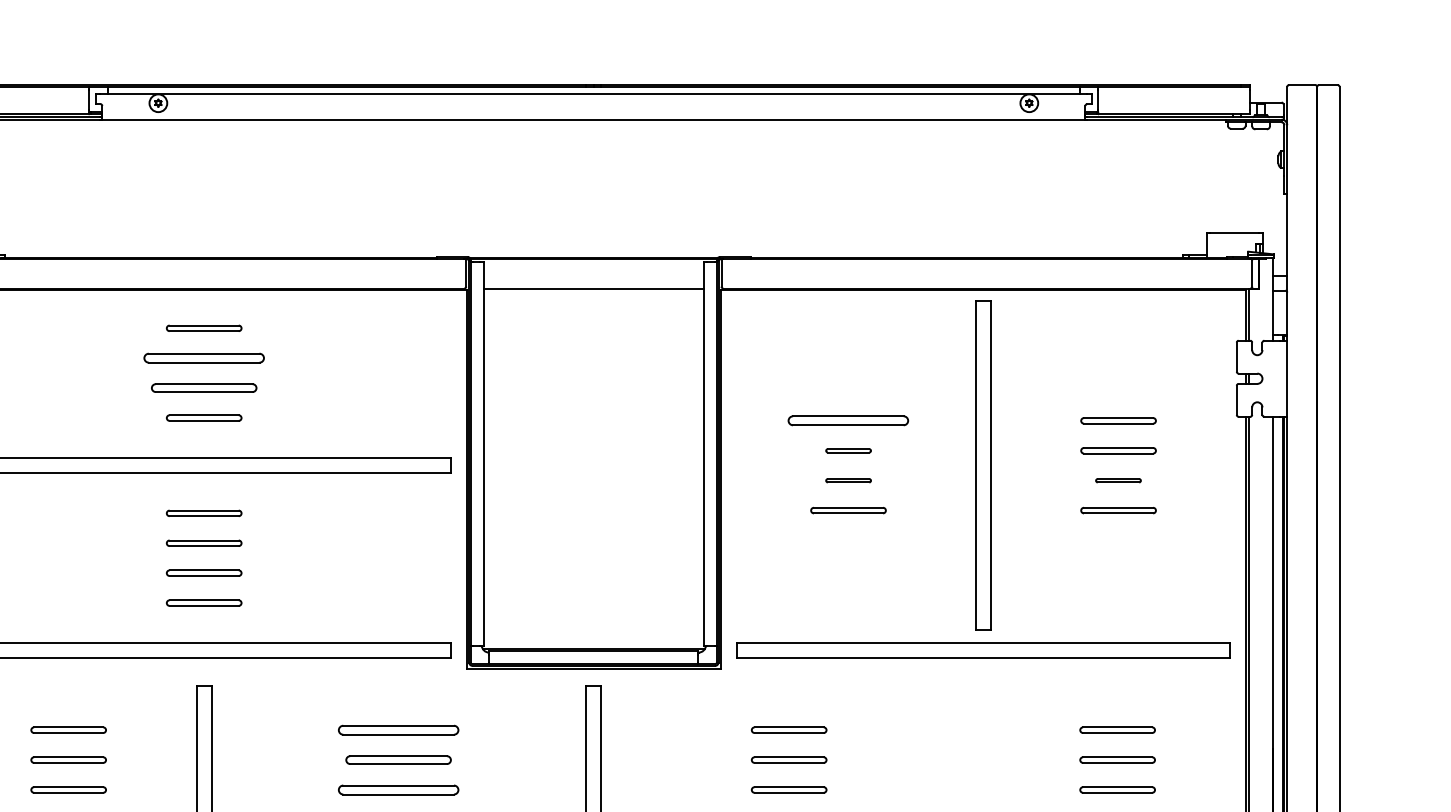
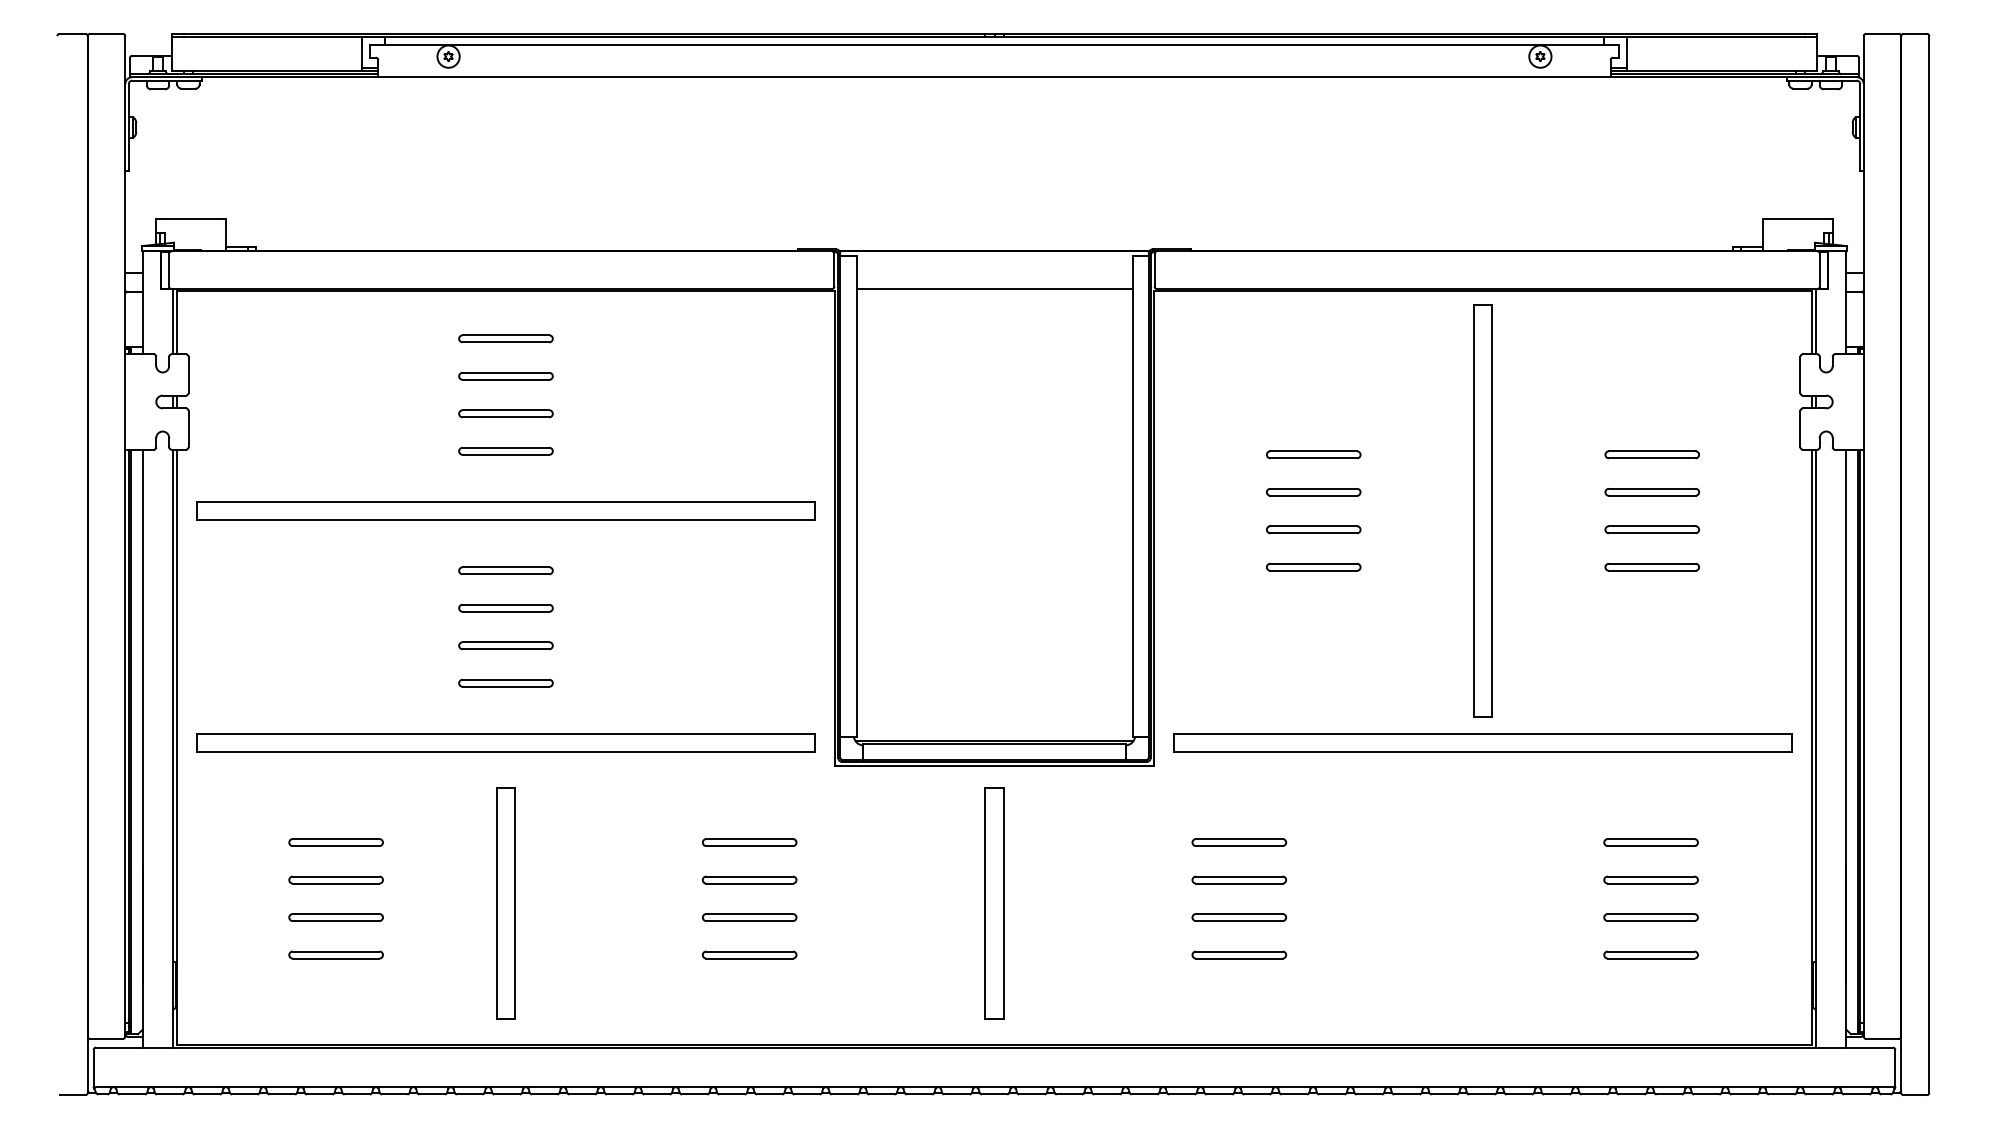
part: (203, 358) -> (505, 376), size x0.62
part: (203, 387) -> (505, 413), size x0.71
part: (848, 420) -> (1313, 454), size x0.62
part: (848, 450) -> (1313, 492), size x1.67
part: (848, 480) -> (1313, 529), size x1.67
part: (1117, 480) -> (1651, 529), size x1.67
part: (398, 730) -> (749, 842), size x0.62
part: (398, 759) -> (749, 879), size x0.71
part: (398, 789) -> (749, 917), size x0.62

